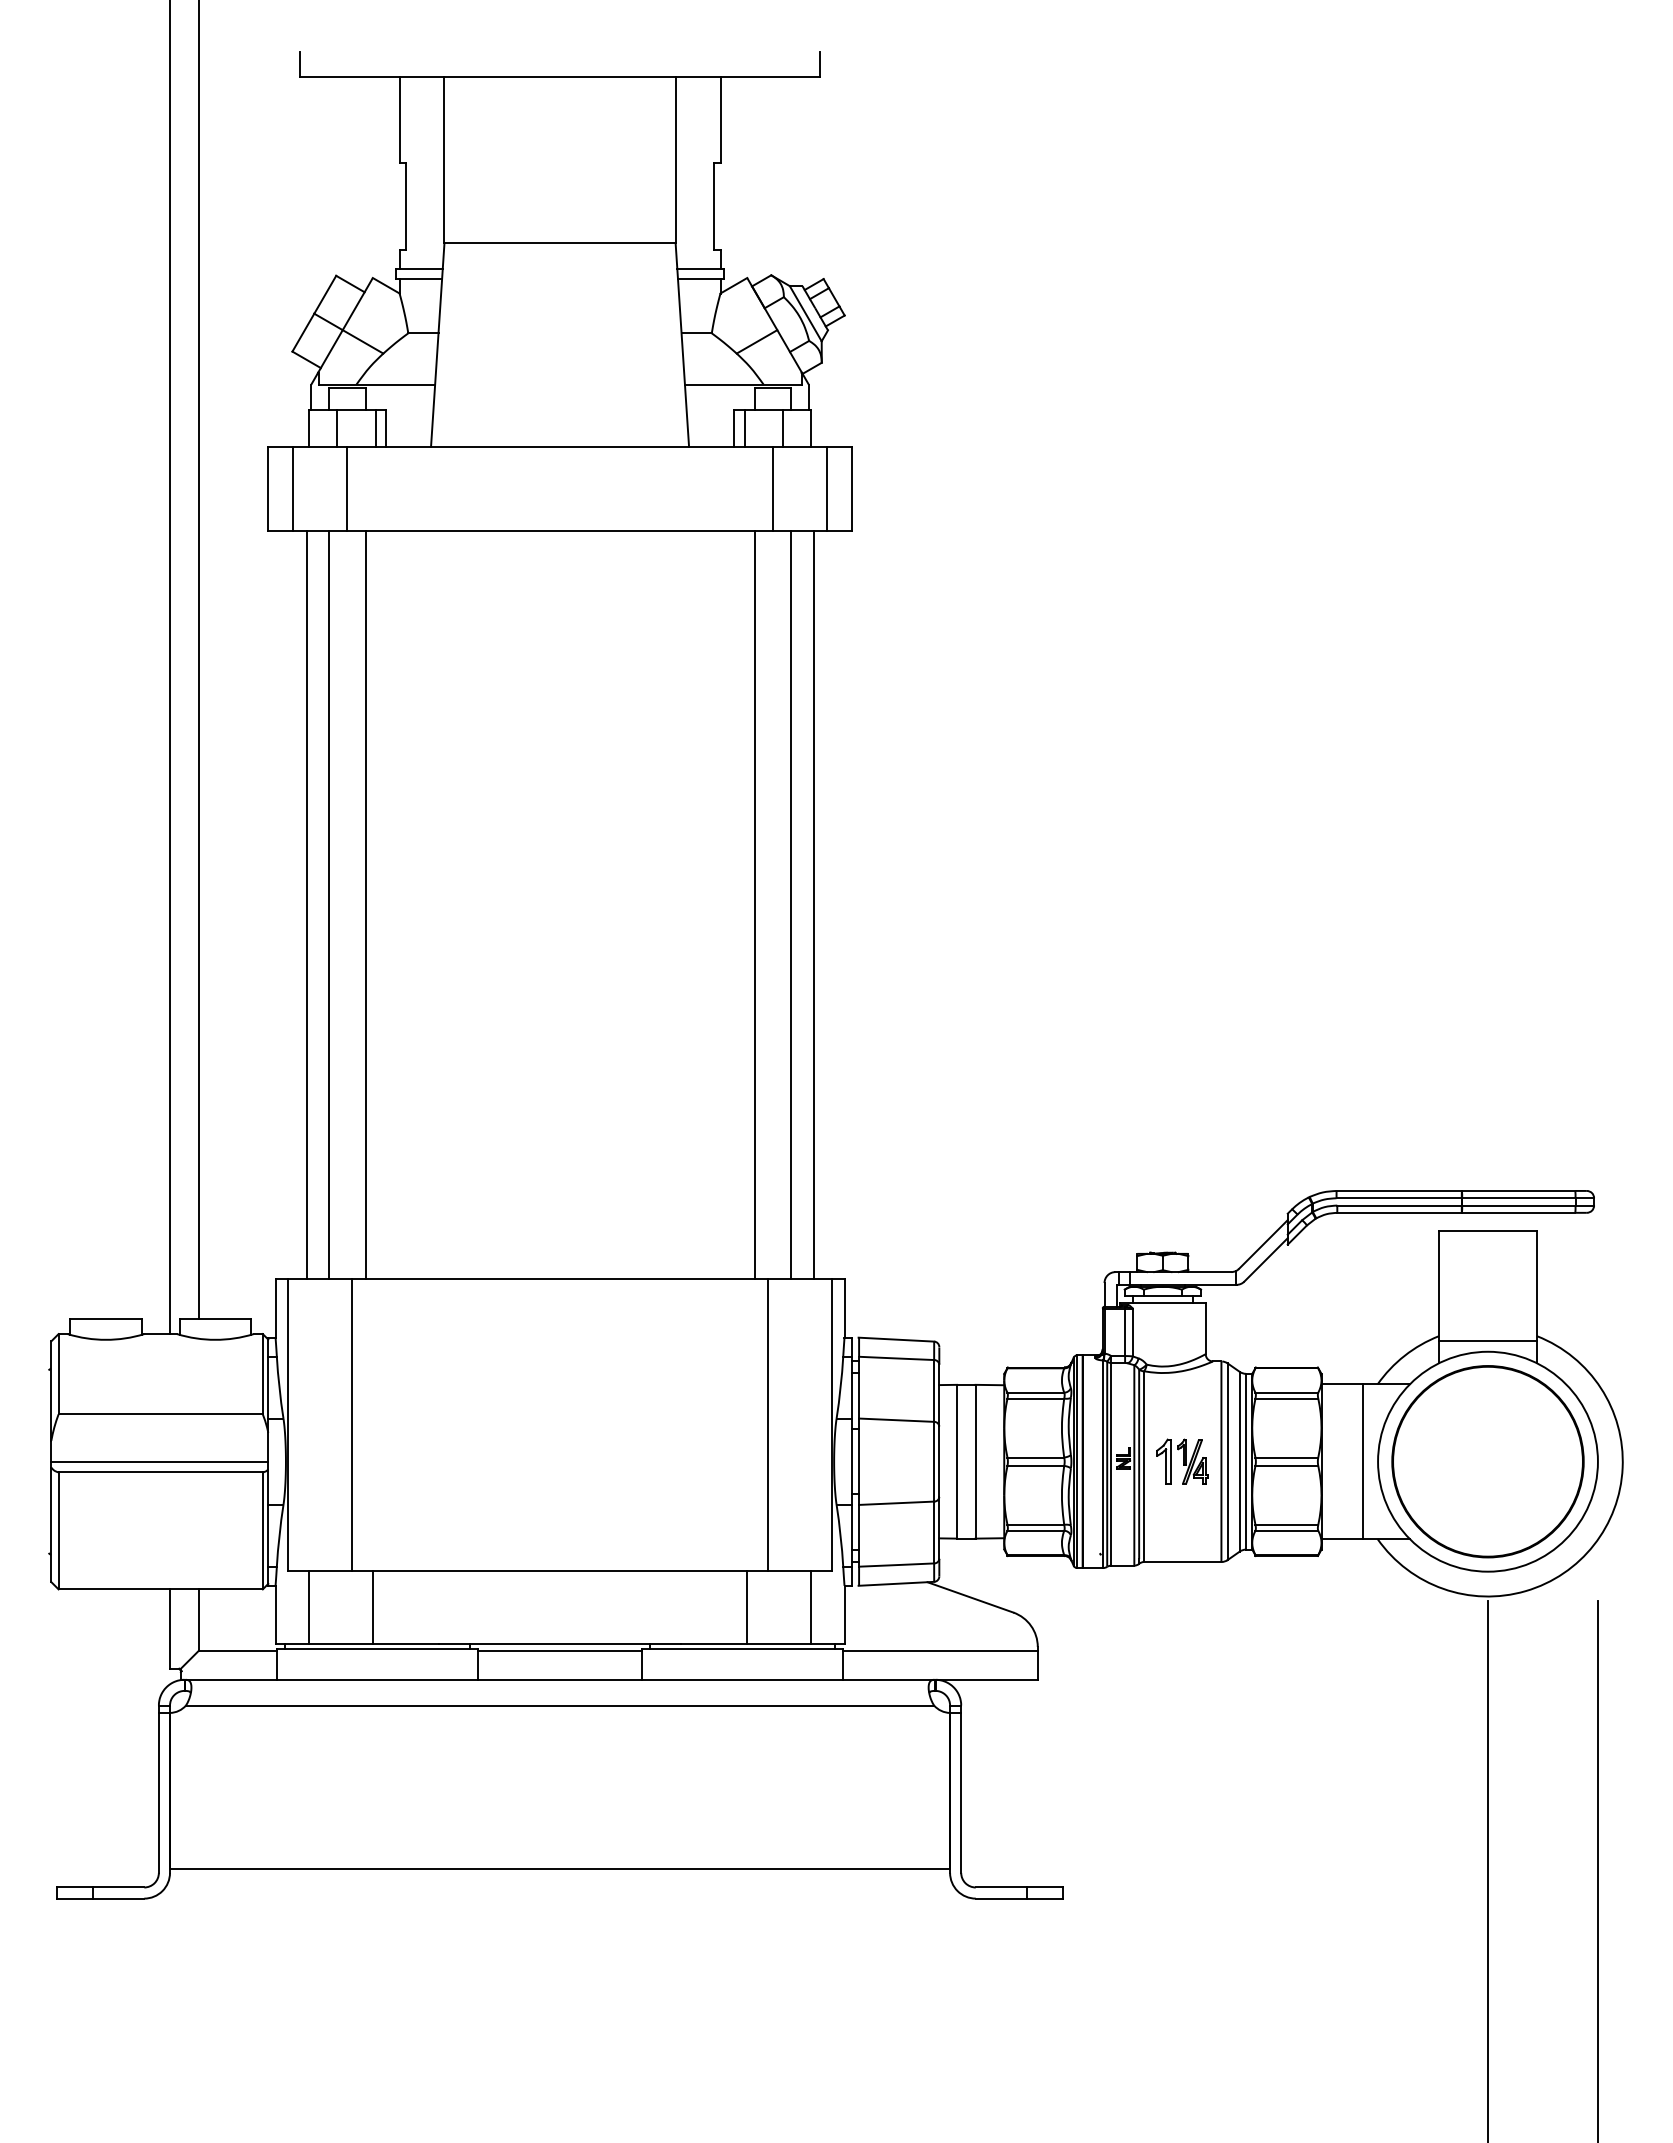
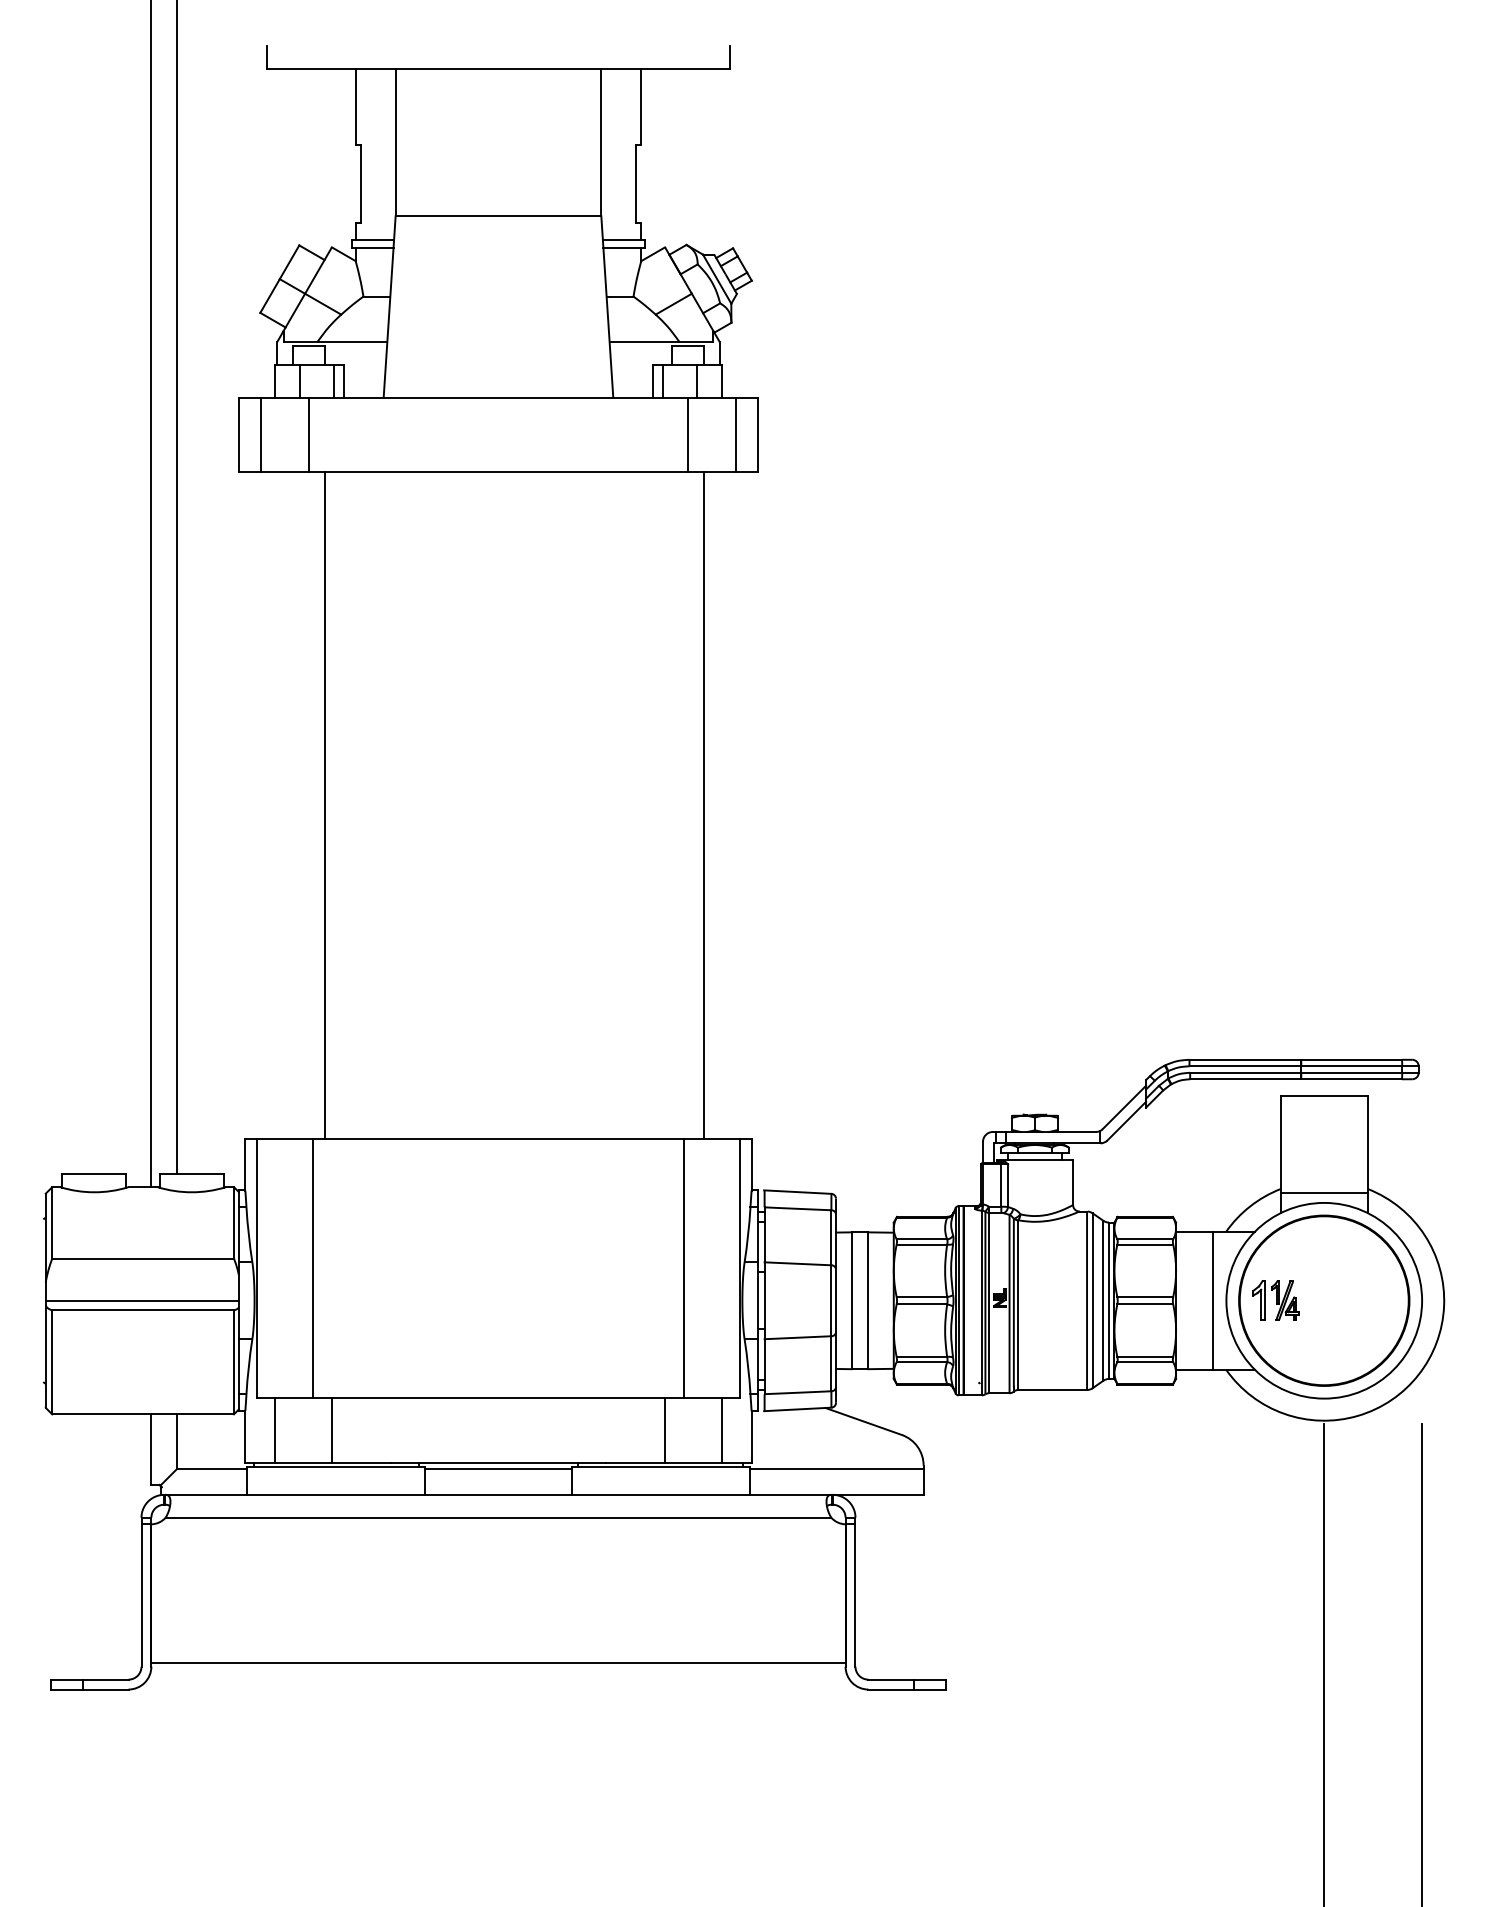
line: (306, 904) -> (272, 804), removed
line: (329, 904) -> (293, 804), removed
line: (754, 904) -> (671, 804), removed
line: (813, 904) -> (724, 804), removed
part: (1182, 1461) -> (1275, 1300), moved

